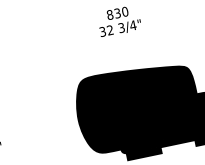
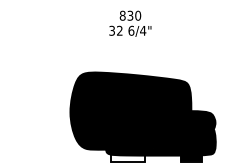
text: (121, 27) -> (131, 30), 3/4" -> 6/4"
fill: (143, 152) -> (127, 157), removed

